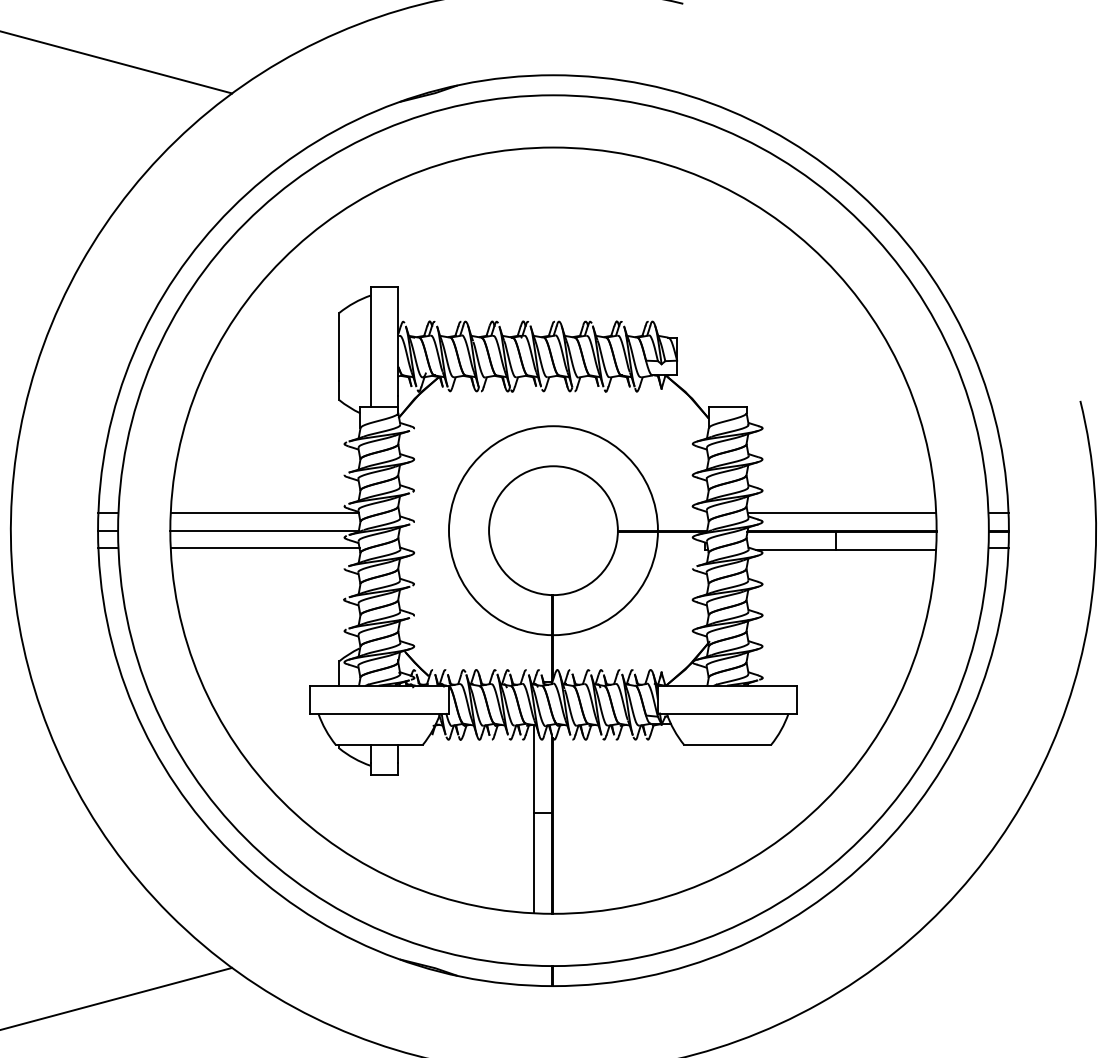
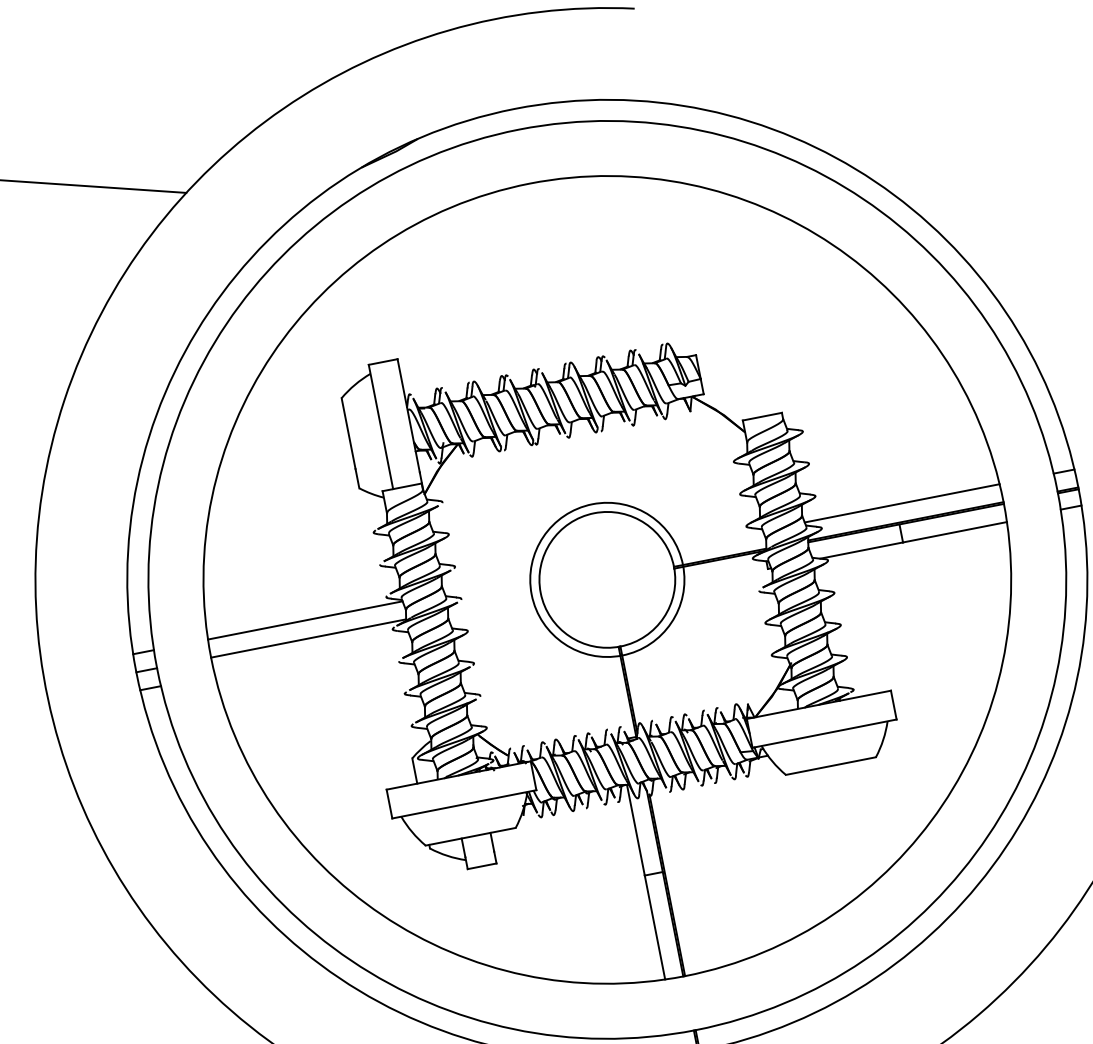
circle: (552, 530) -> (606, 579), size x0.7
line: (264, 548) -> (312, 656), removed

